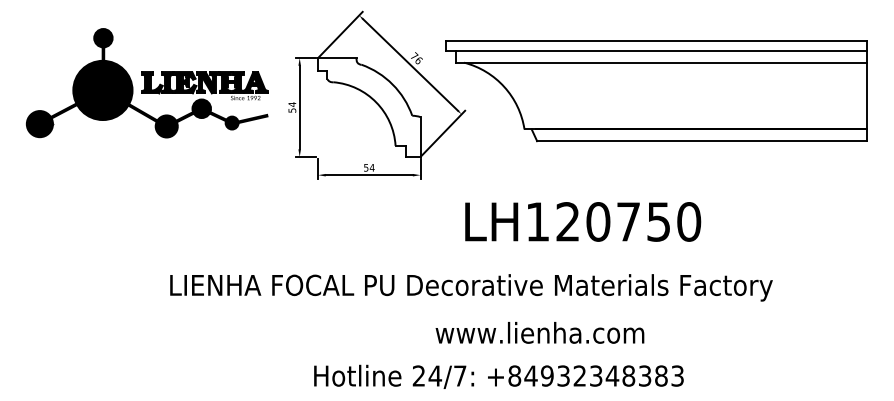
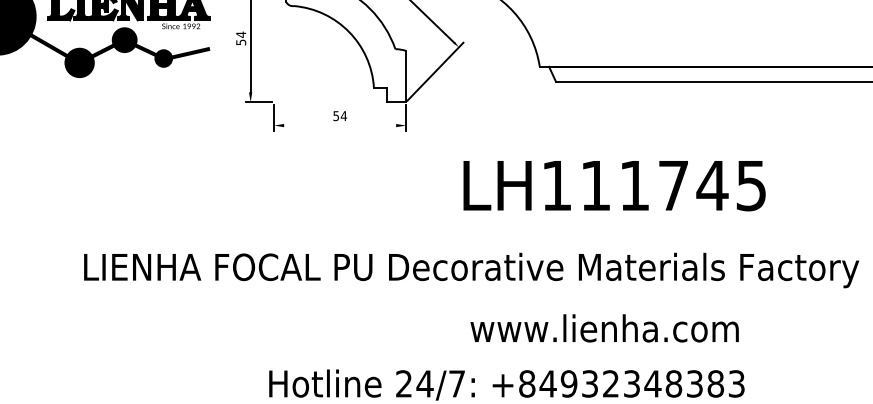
line: (368, 175) -> (339, 125), removed
text: (628, 221) -> (673, 185), LH120750 -> LH111745
text: (539, 332) -> (604, 327), moved

